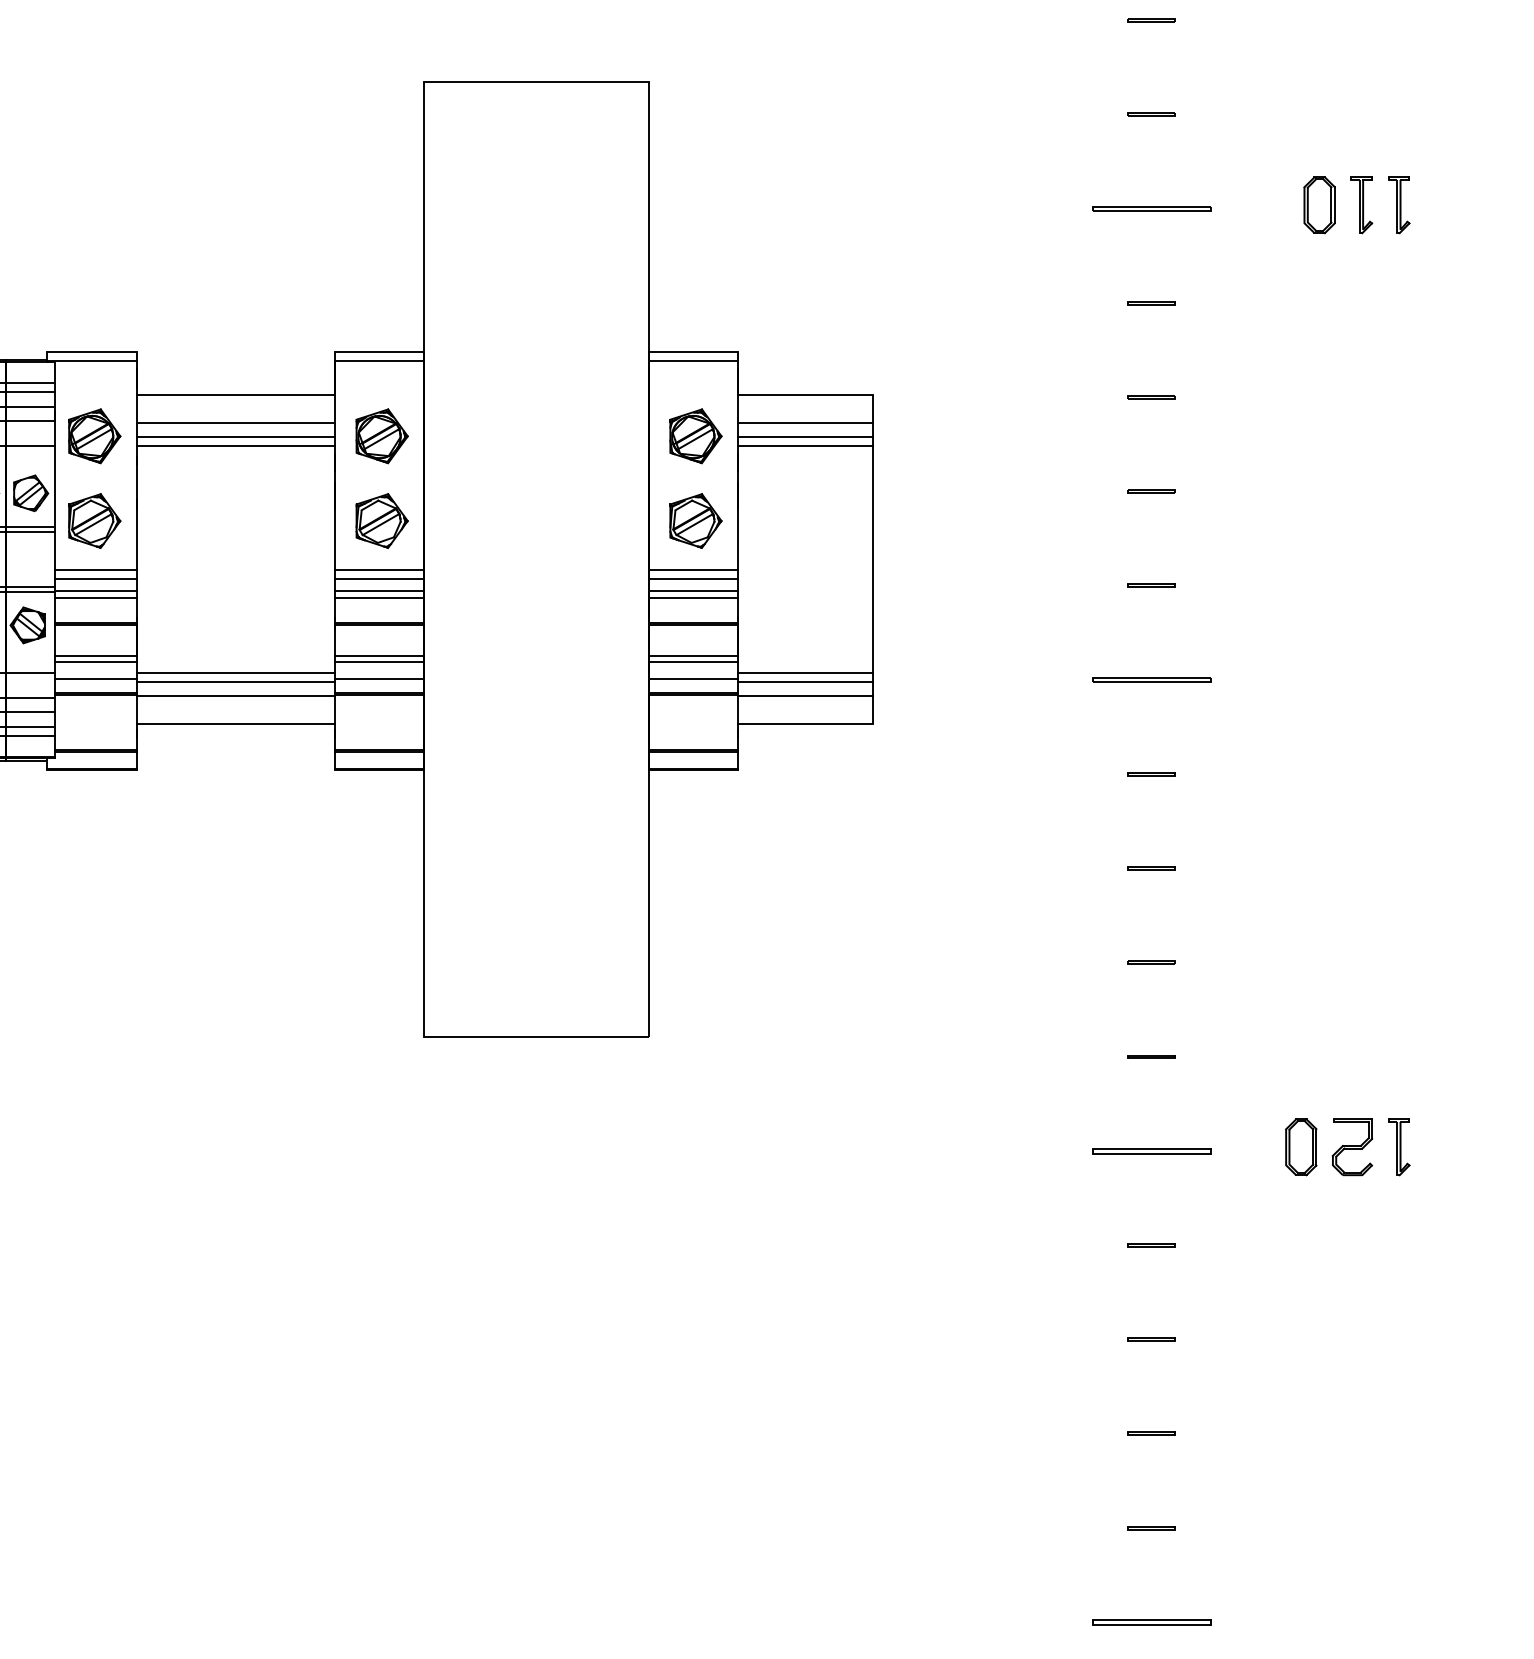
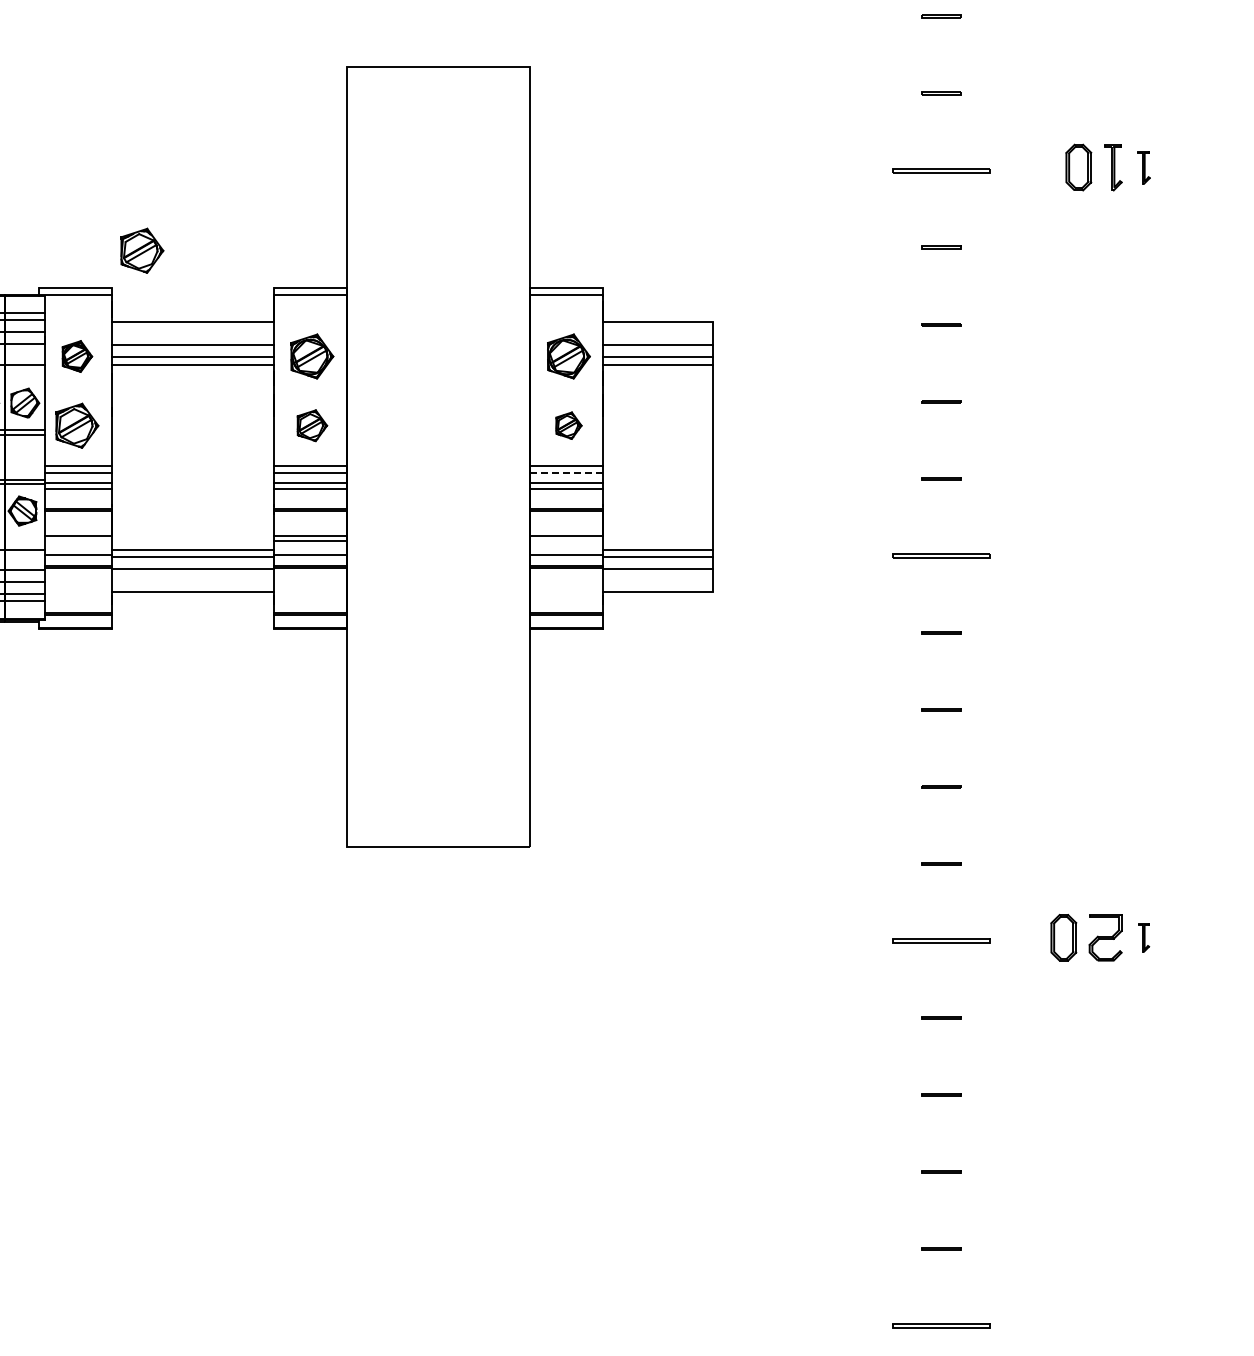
part: (1398, 205) -> (1143, 167), size x0.7
part: (174, 306) -> (142, 250), added
part: (94, 436) -> (77, 356), size x0.7
part: (382, 520) -> (312, 425), size x0.7
part: (695, 520) -> (568, 425), size x0.6
line: (693, 579) -> (566, 473), solid -> dashed
line: (94, 662) -> (77, 541), removed
line: (693, 662) -> (566, 541), removed
part: (1398, 1146) -> (1143, 937), size x0.6

